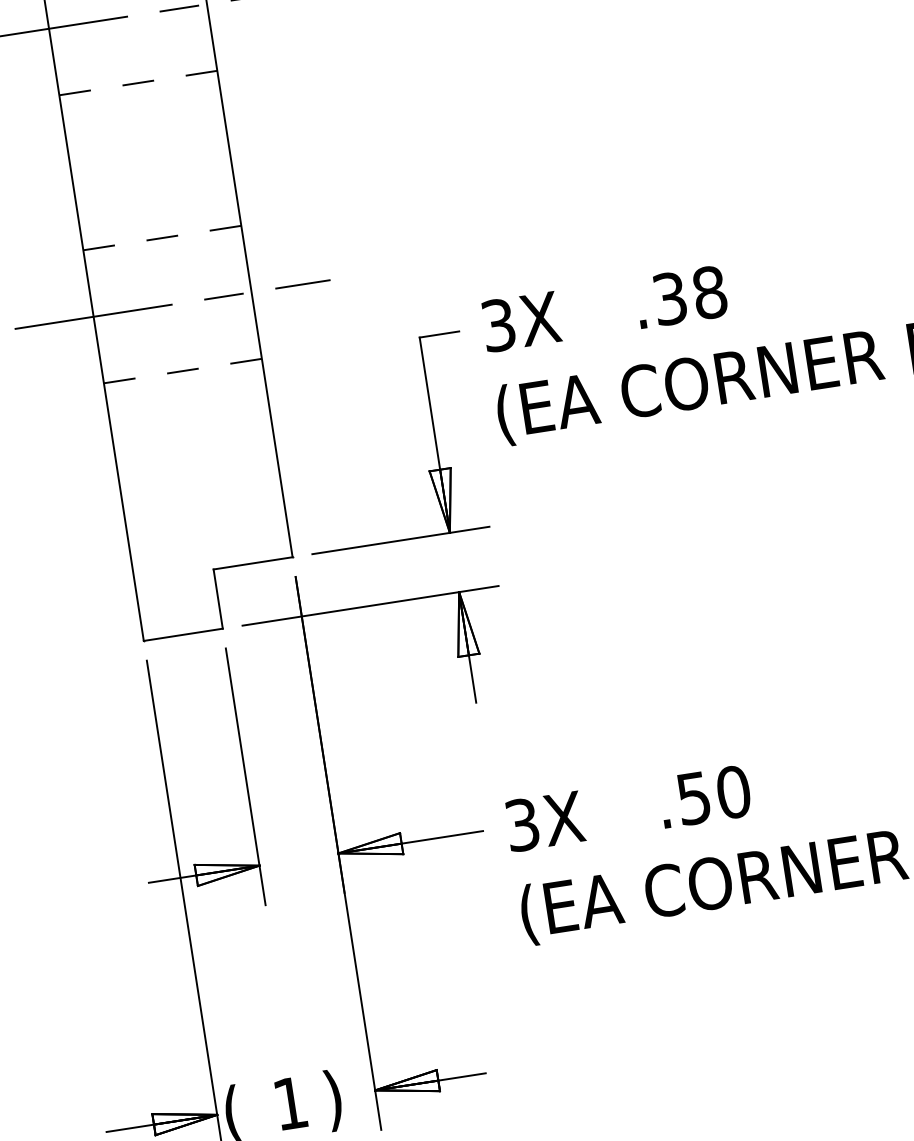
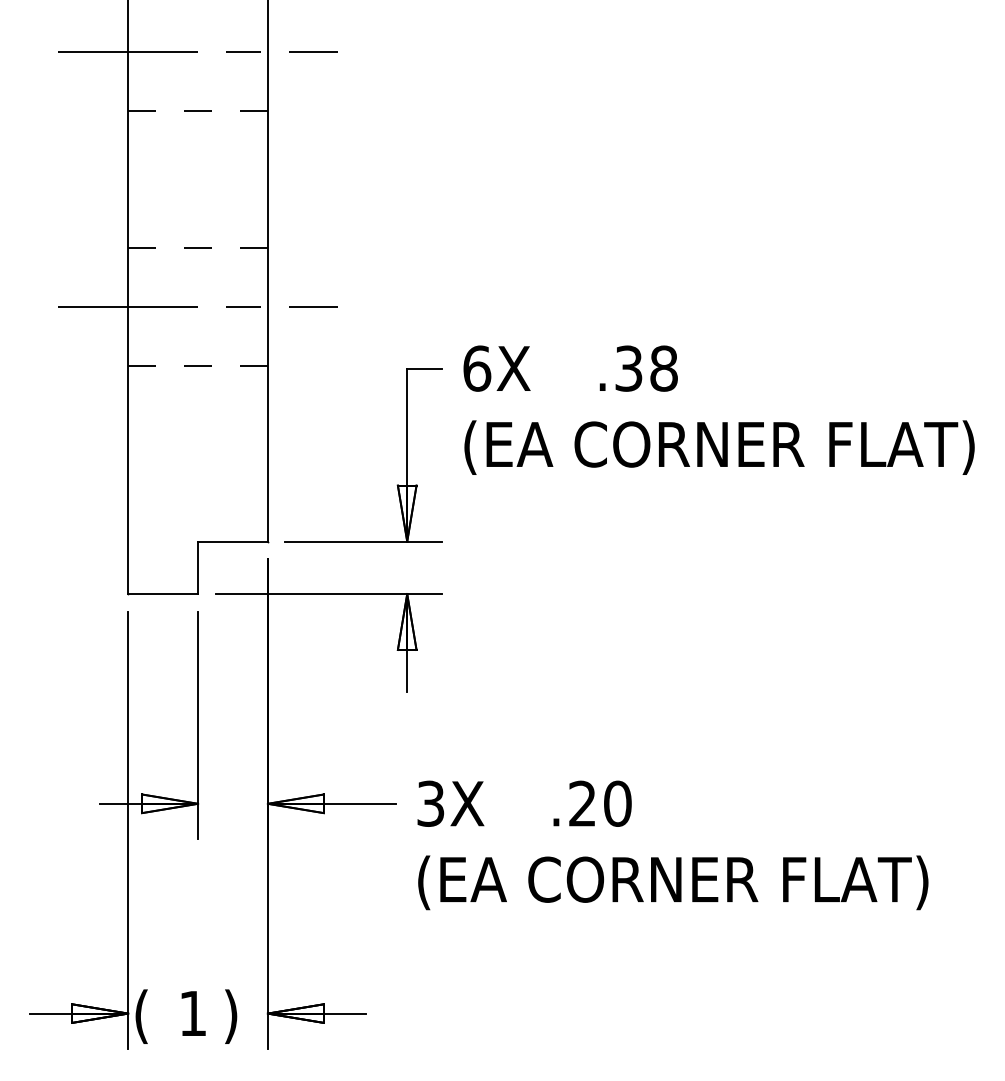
text: (499, 325) -> (477, 368), 3X -> 6X
text: (693, 798) -> (582, 803), .50 -> .20

